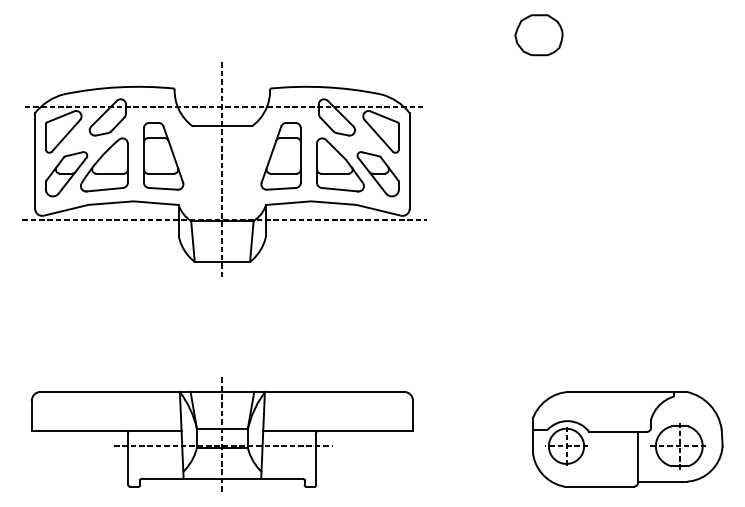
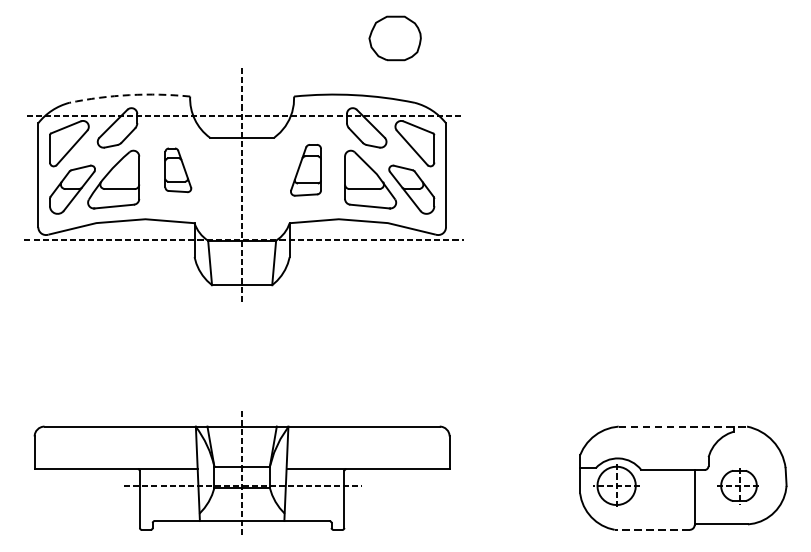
part: (538, 35) -> (394, 38), moved
arc: (118, 87) -> (129, 95), solid -> dashed
part: (163, 156) -> (178, 170), size x0.6
part: (280, 156) -> (305, 170), size x0.7
line: (627, 391) -> (683, 426), solid -> dashed
part: (677, 446) -> (737, 486), size x0.7
line: (598, 486) -> (651, 529), solid -> dashed

